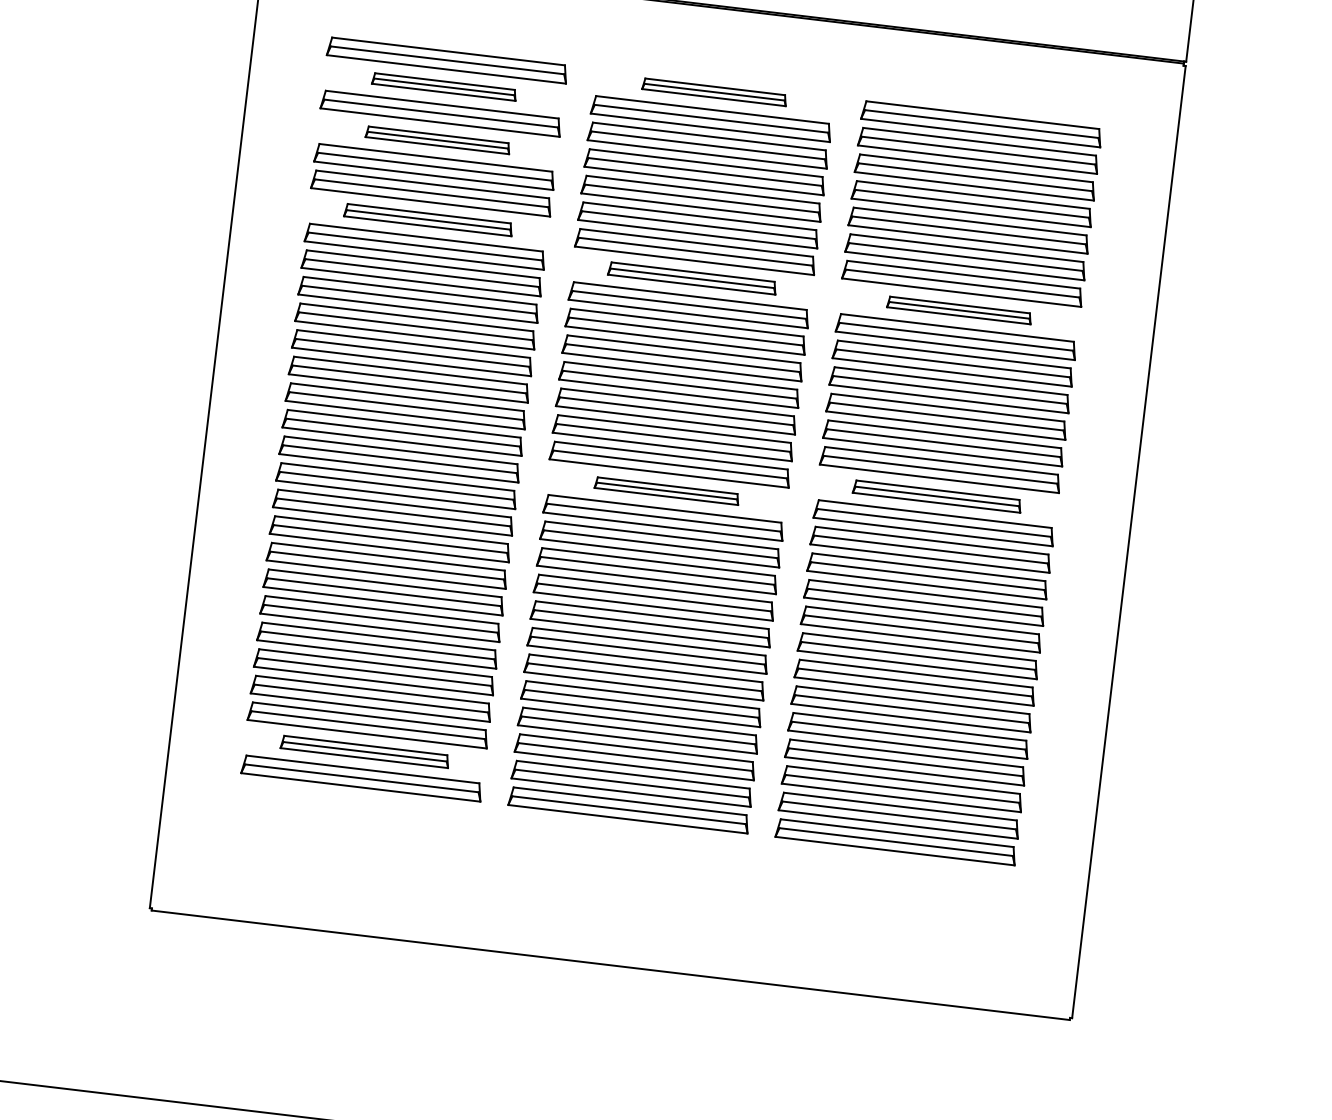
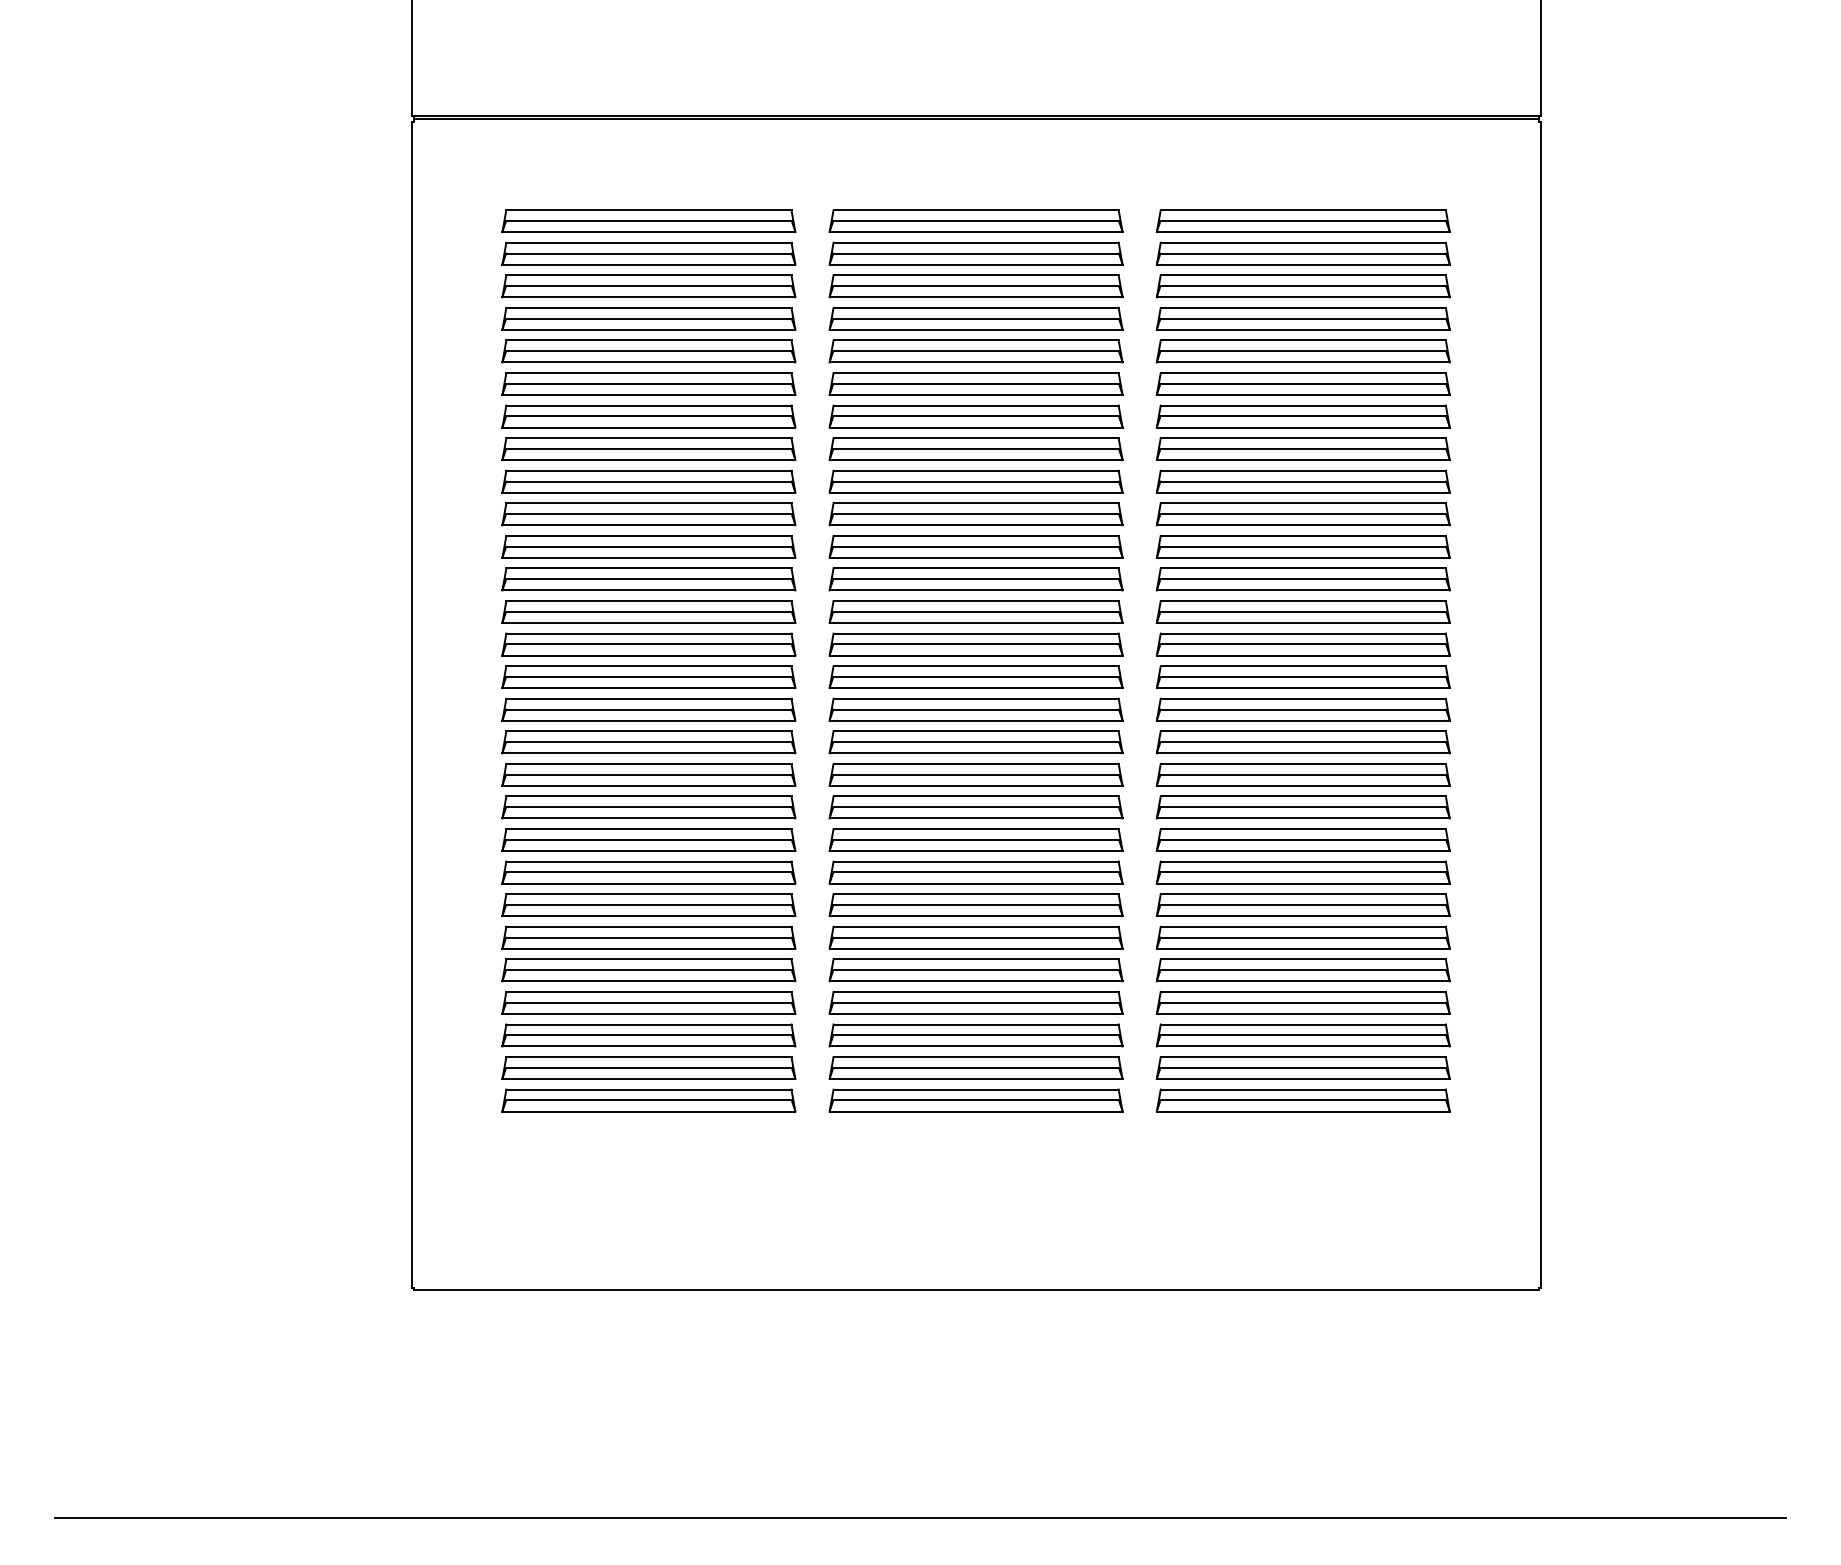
part: (444, 86) -> (648, 253), size x1.67
part: (714, 91) -> (975, 220), size x1.67
part: (437, 139) -> (648, 318), size x1.67
part: (428, 219) -> (648, 416), size x1.43
part: (691, 277) -> (975, 448), size x1.43
part: (958, 310) -> (1302, 449), size x1.67
part: (666, 490) -> (975, 709), size x1.67
part: (936, 496) -> (1302, 677), size x1.43
part: (364, 751) -> (648, 1067), size x1.43

